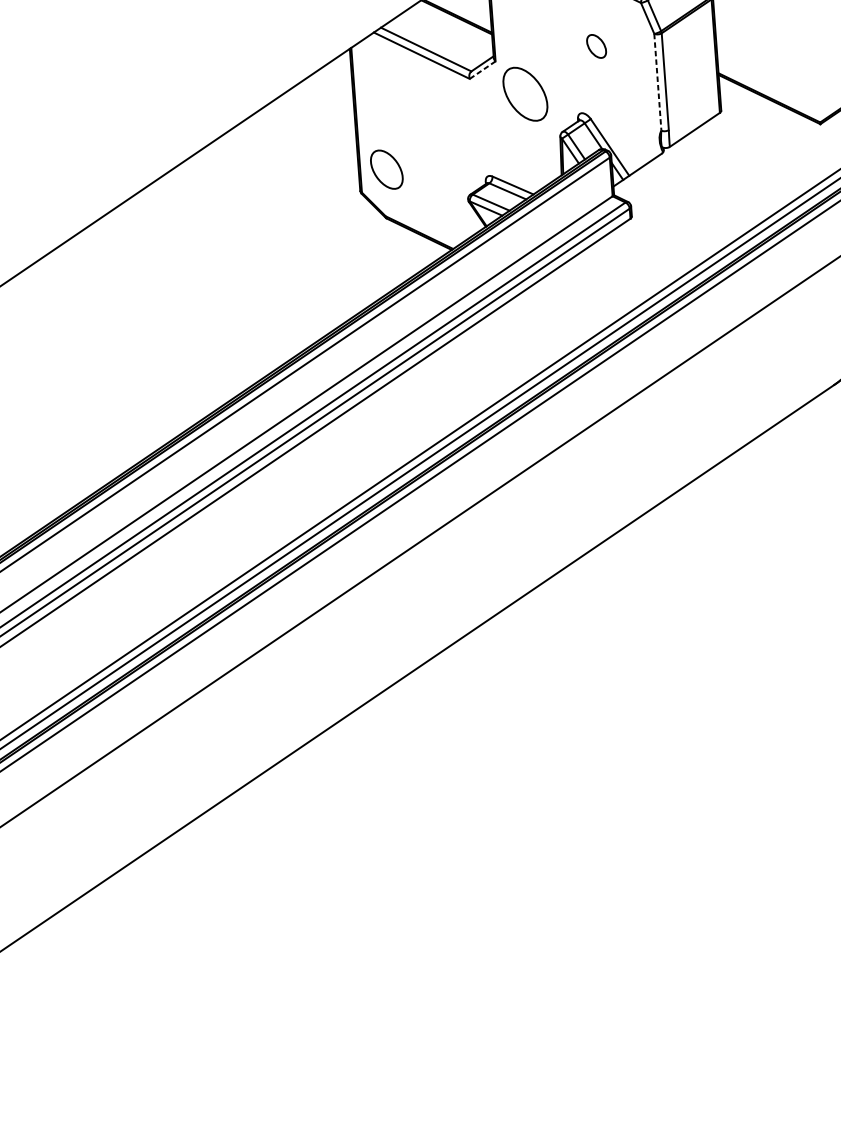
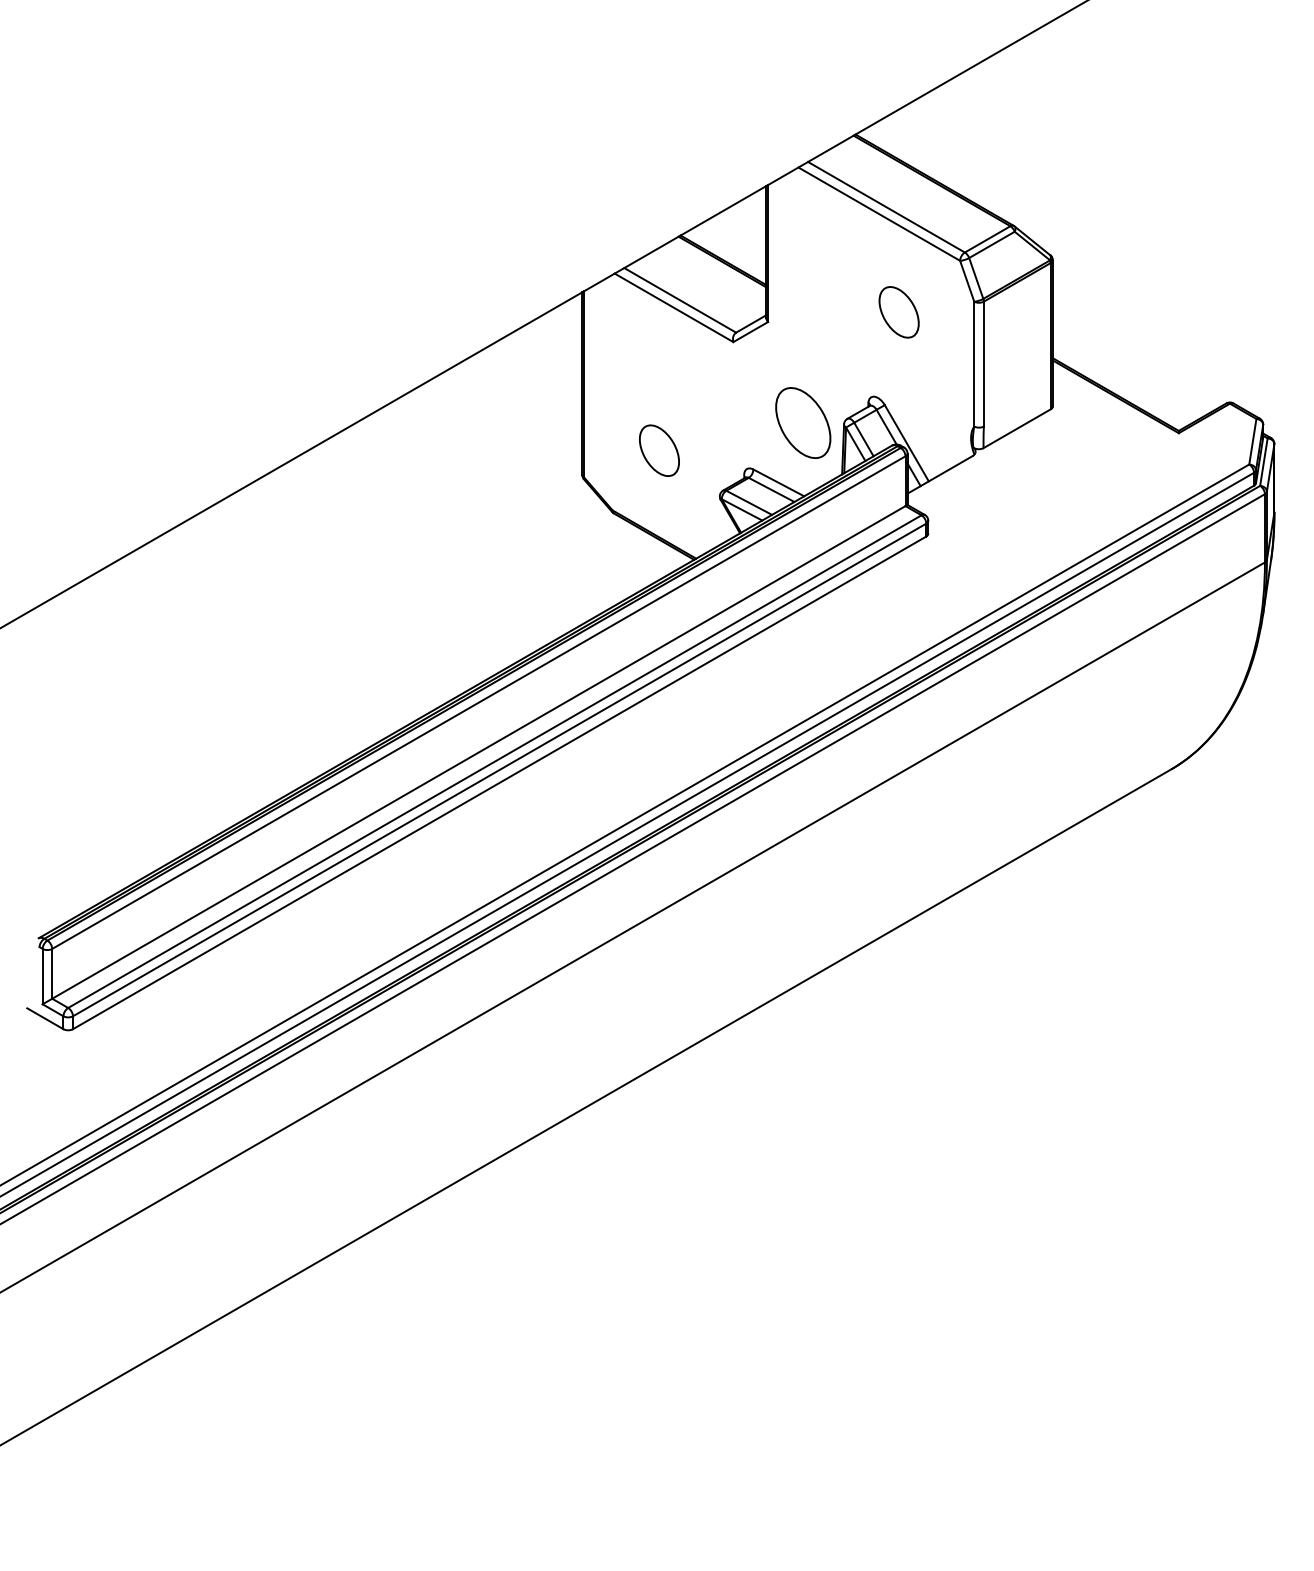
part: (596, 46) -> (898, 312), size x1.67
line: (482, 70) -> (750, 332), dashed -> solid
line: (658, 82) -> (974, 364), dashed -> solid
part: (525, 93) -> (803, 422), moved
part: (386, 169) -> (659, 450), moved

